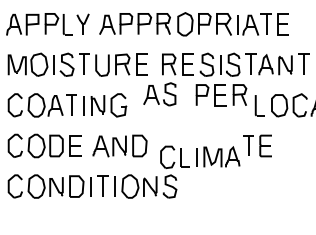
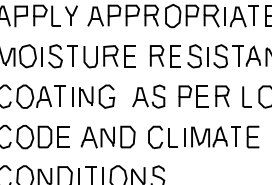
part: (159, 94) -> (148, 96), moved
part: (221, 95) -> (204, 96), moved
part: (200, 156) -> (188, 136), moved

